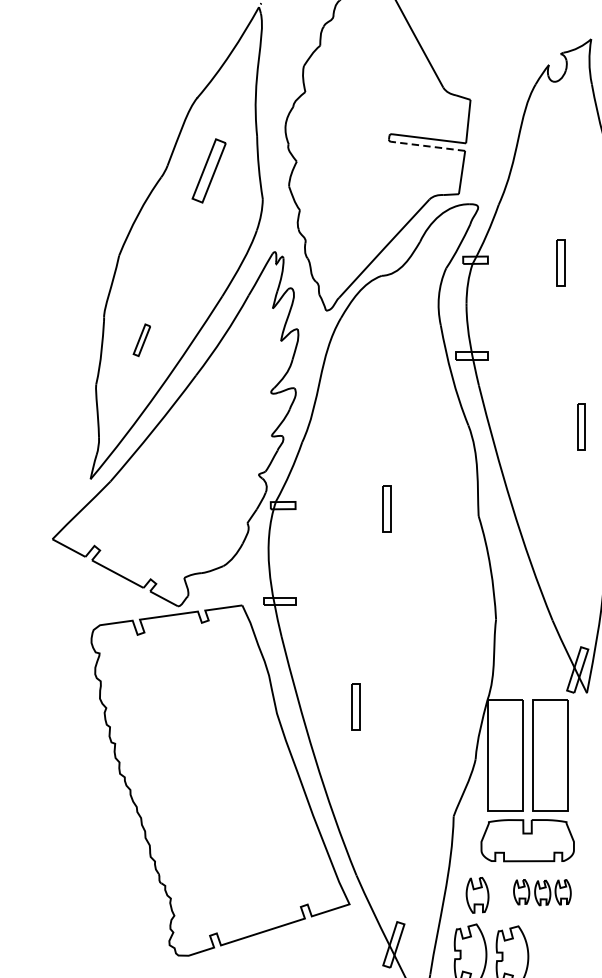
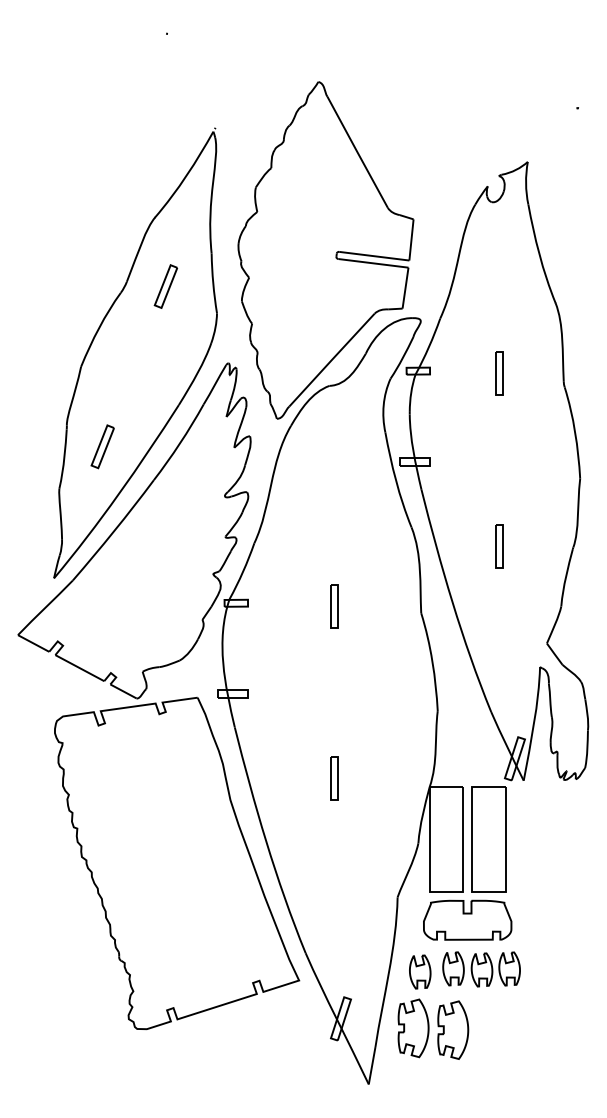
line: (427, 146) -> (372, 263), dashed -> solid
part: (208, 170) -> (165, 286), size x0.71
part: (141, 339) -> (102, 446), size x1.43
part: (581, 427) -> (499, 546), moved
part: (356, 706) -> (334, 778), moved
part: (542, 892) -> (481, 969), size x1.43

